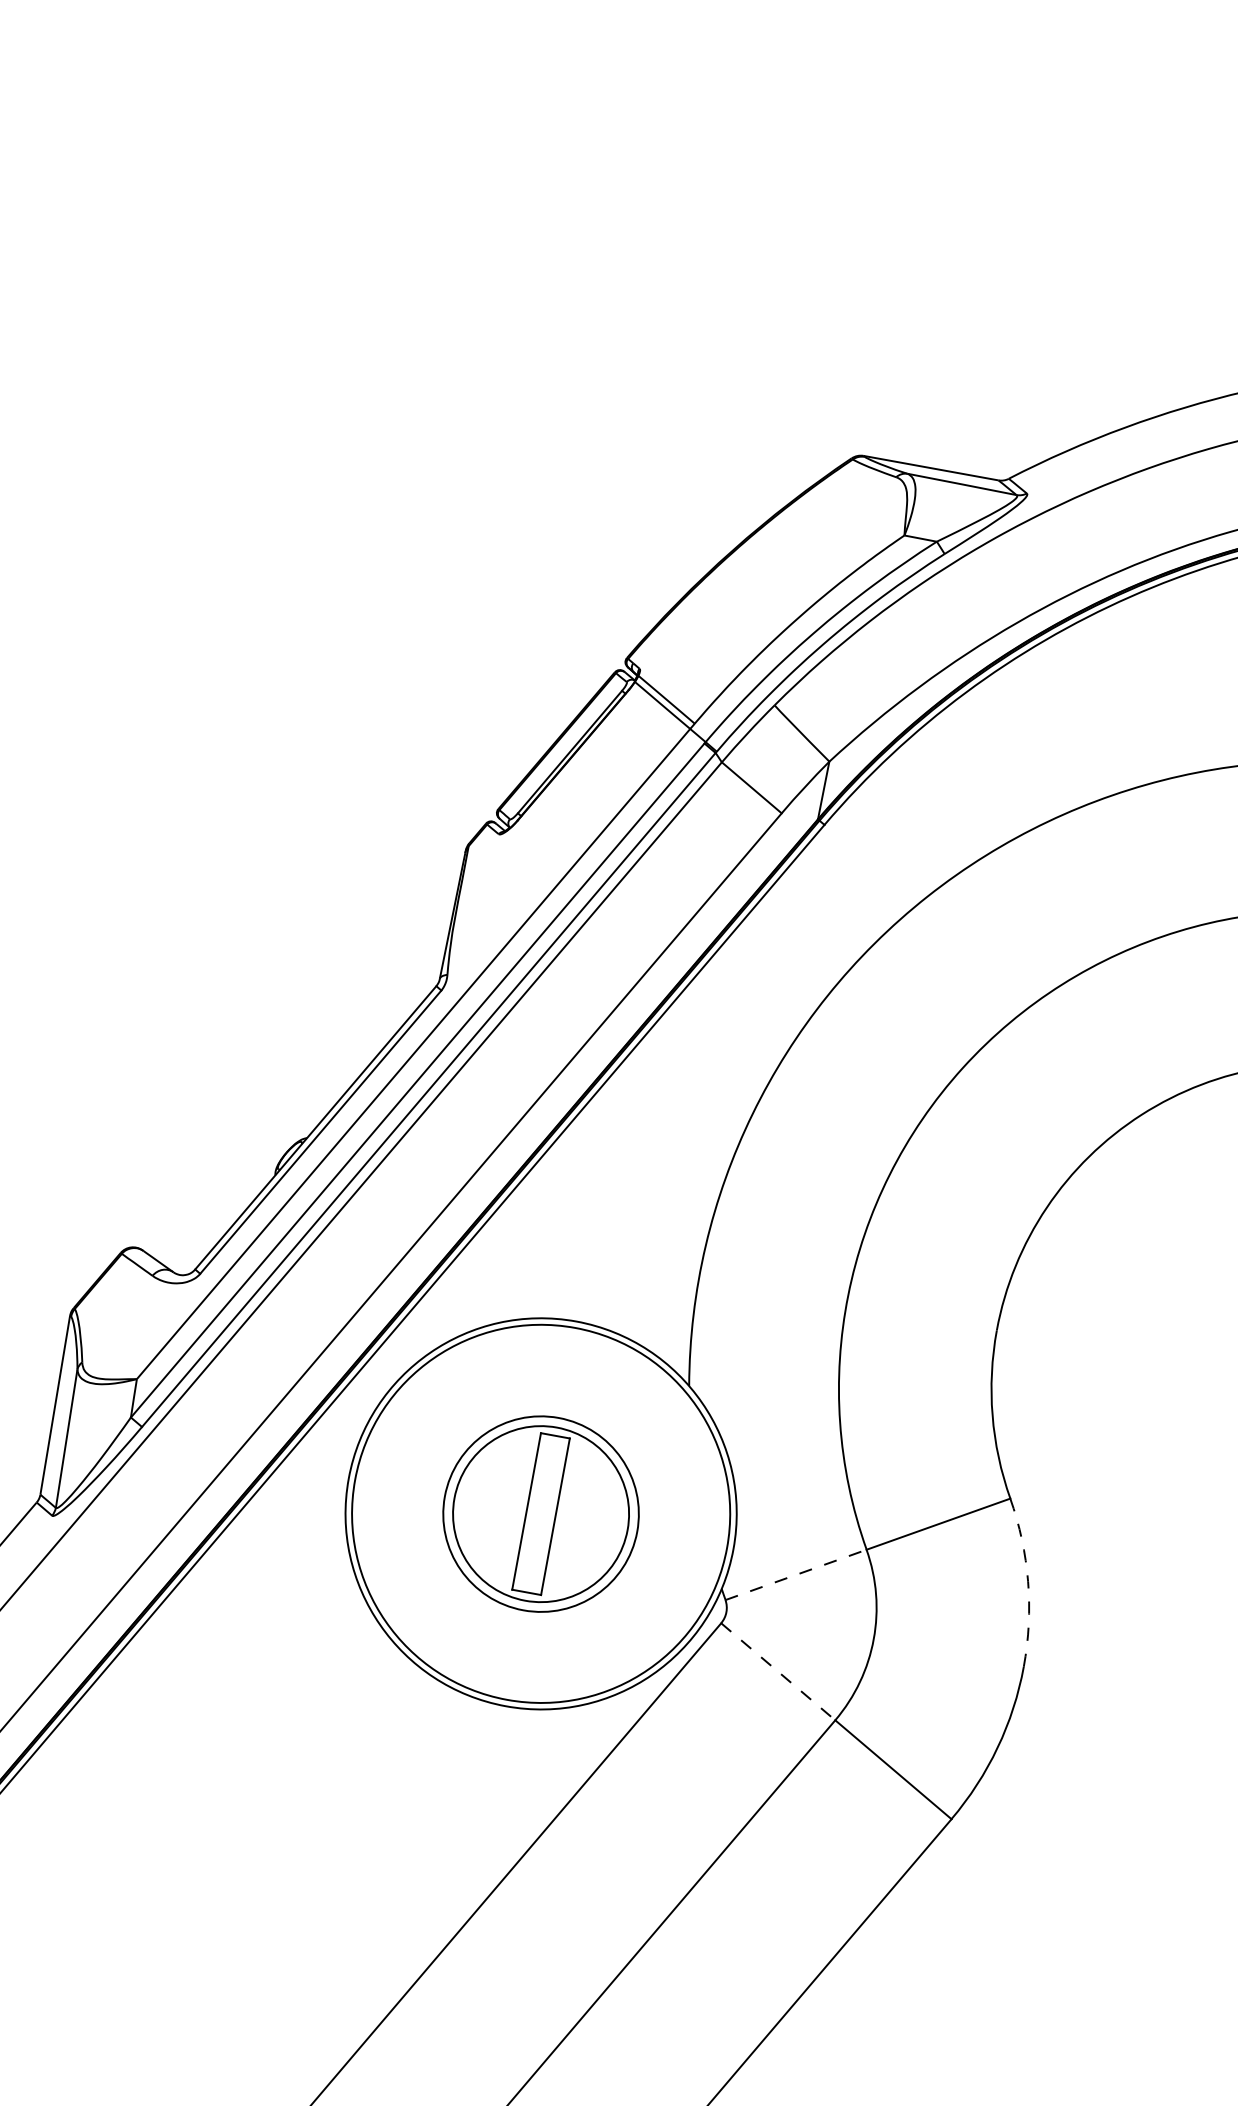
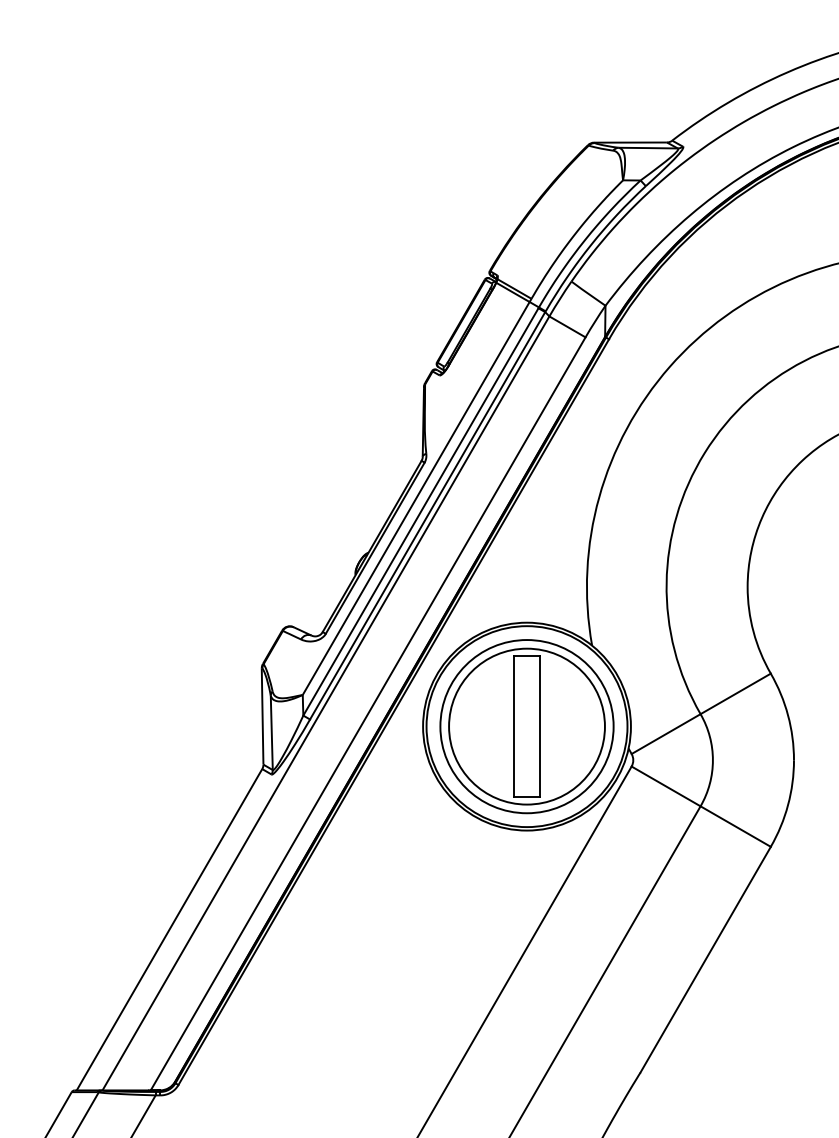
part: (540, 1513) -> (526, 726), size x1.67
line: (796, 1575) -> (666, 734), dashed -> solid
arc: (1028, 1582) -> (788, 715), dashed -> solid
line: (778, 1672) -> (666, 786), dashed -> solid

